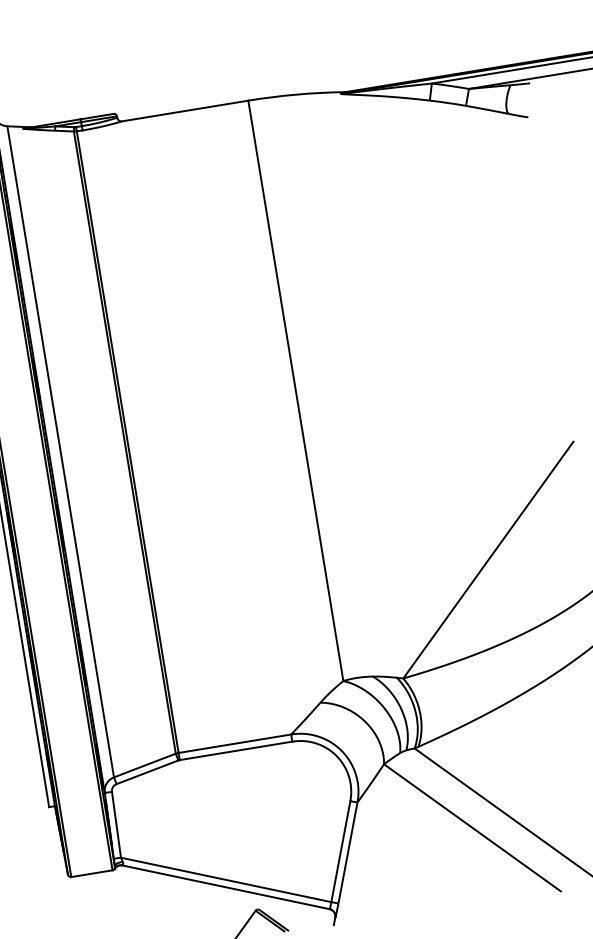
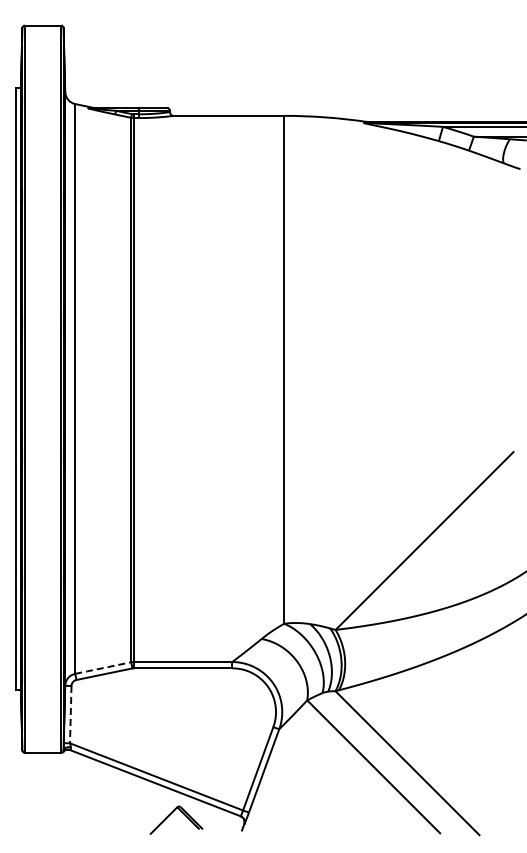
line: (145, 765) -> (103, 668), solid -> dashed
line: (116, 824) -> (70, 714), solid -> dashed

